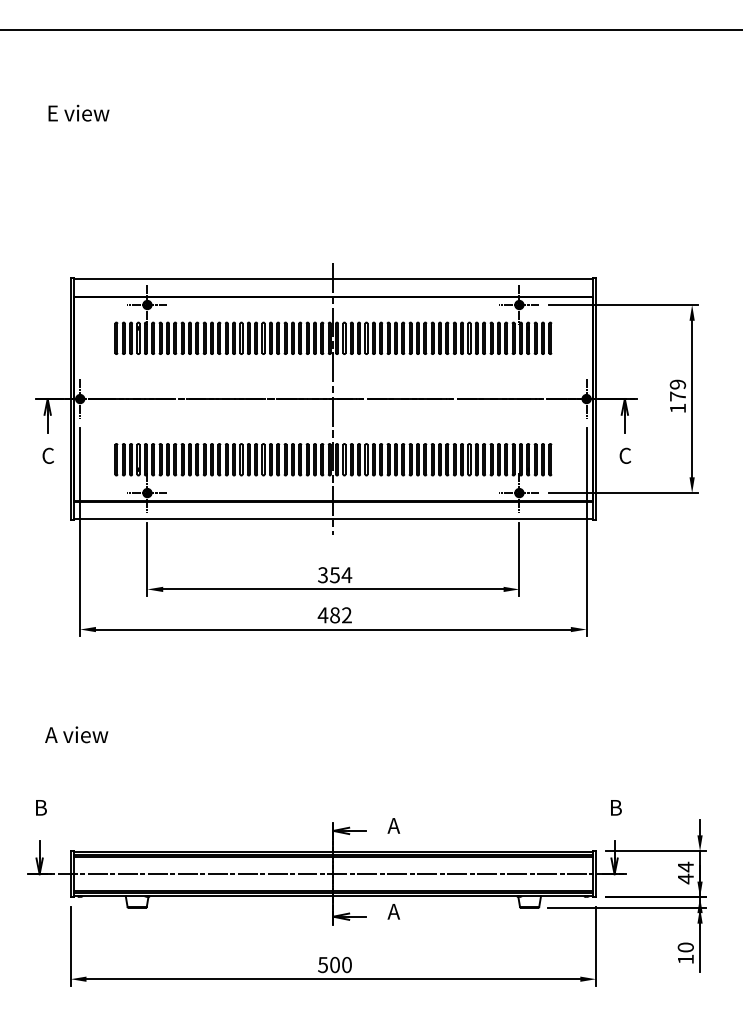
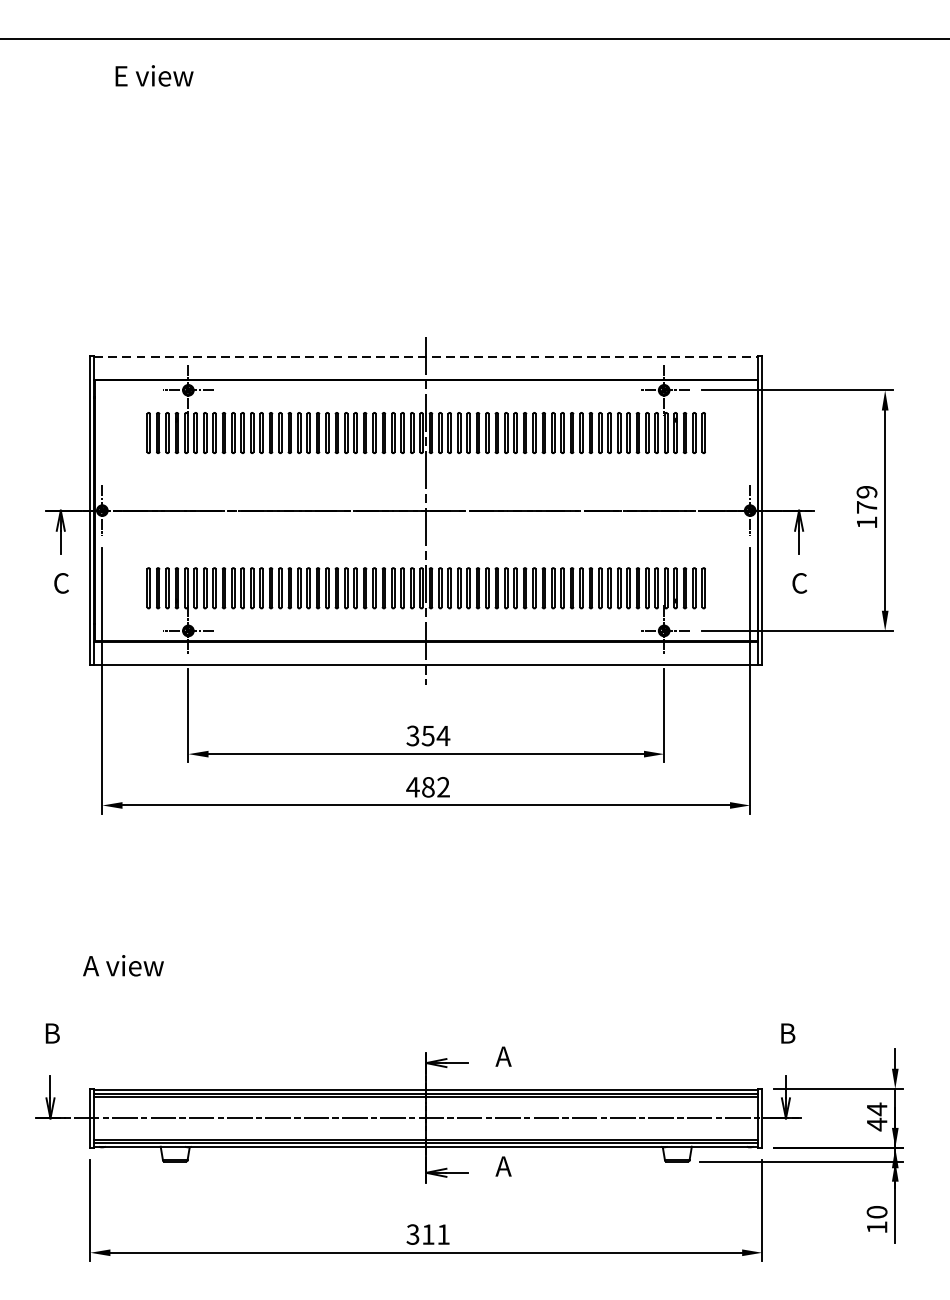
text: (78, 112) -> (153, 74), moved
line: (333, 278) -> (426, 356), solid -> dashed
text: (76, 734) -> (123, 965), moved
text: (334, 964) -> (427, 1233), 500 -> 311

